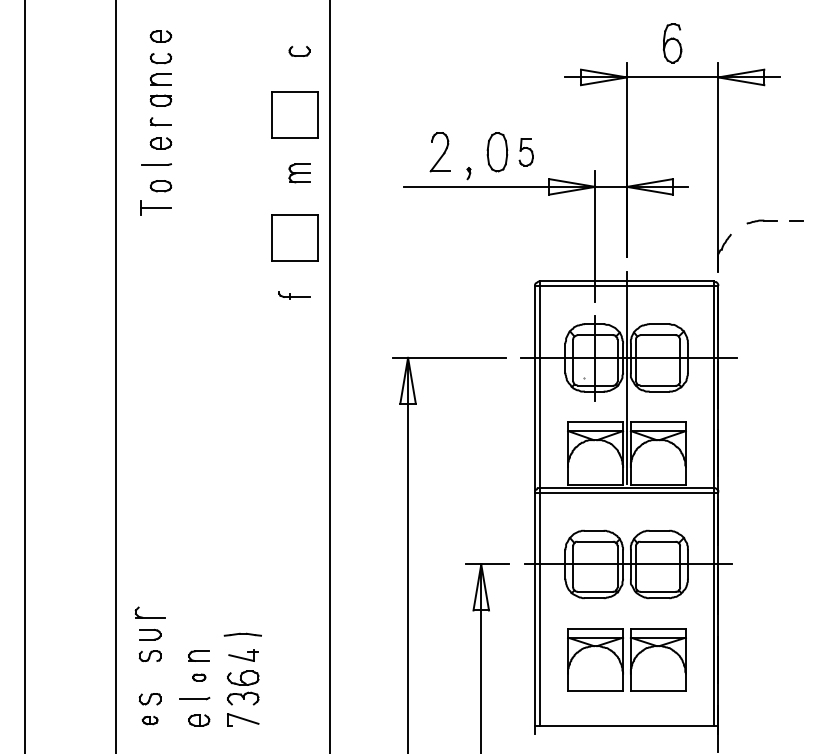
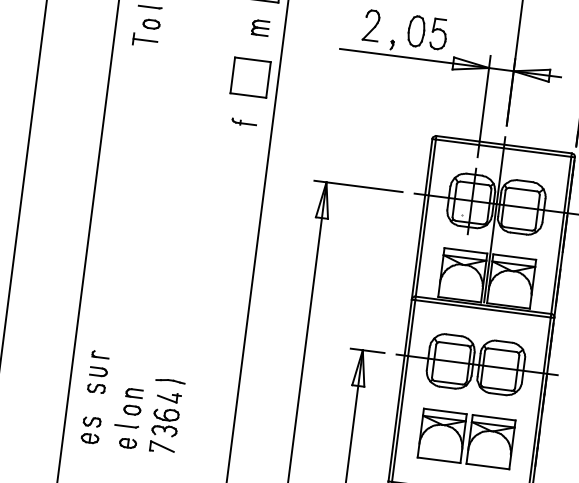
part: (526, 152) -> (439, 34), size x1.43
part: (149, 612) -> (100, 354), size x0.71
part: (199, 677) -> (132, 410), size x1.67
part: (149, 720) -> (89, 438), size x1.43

